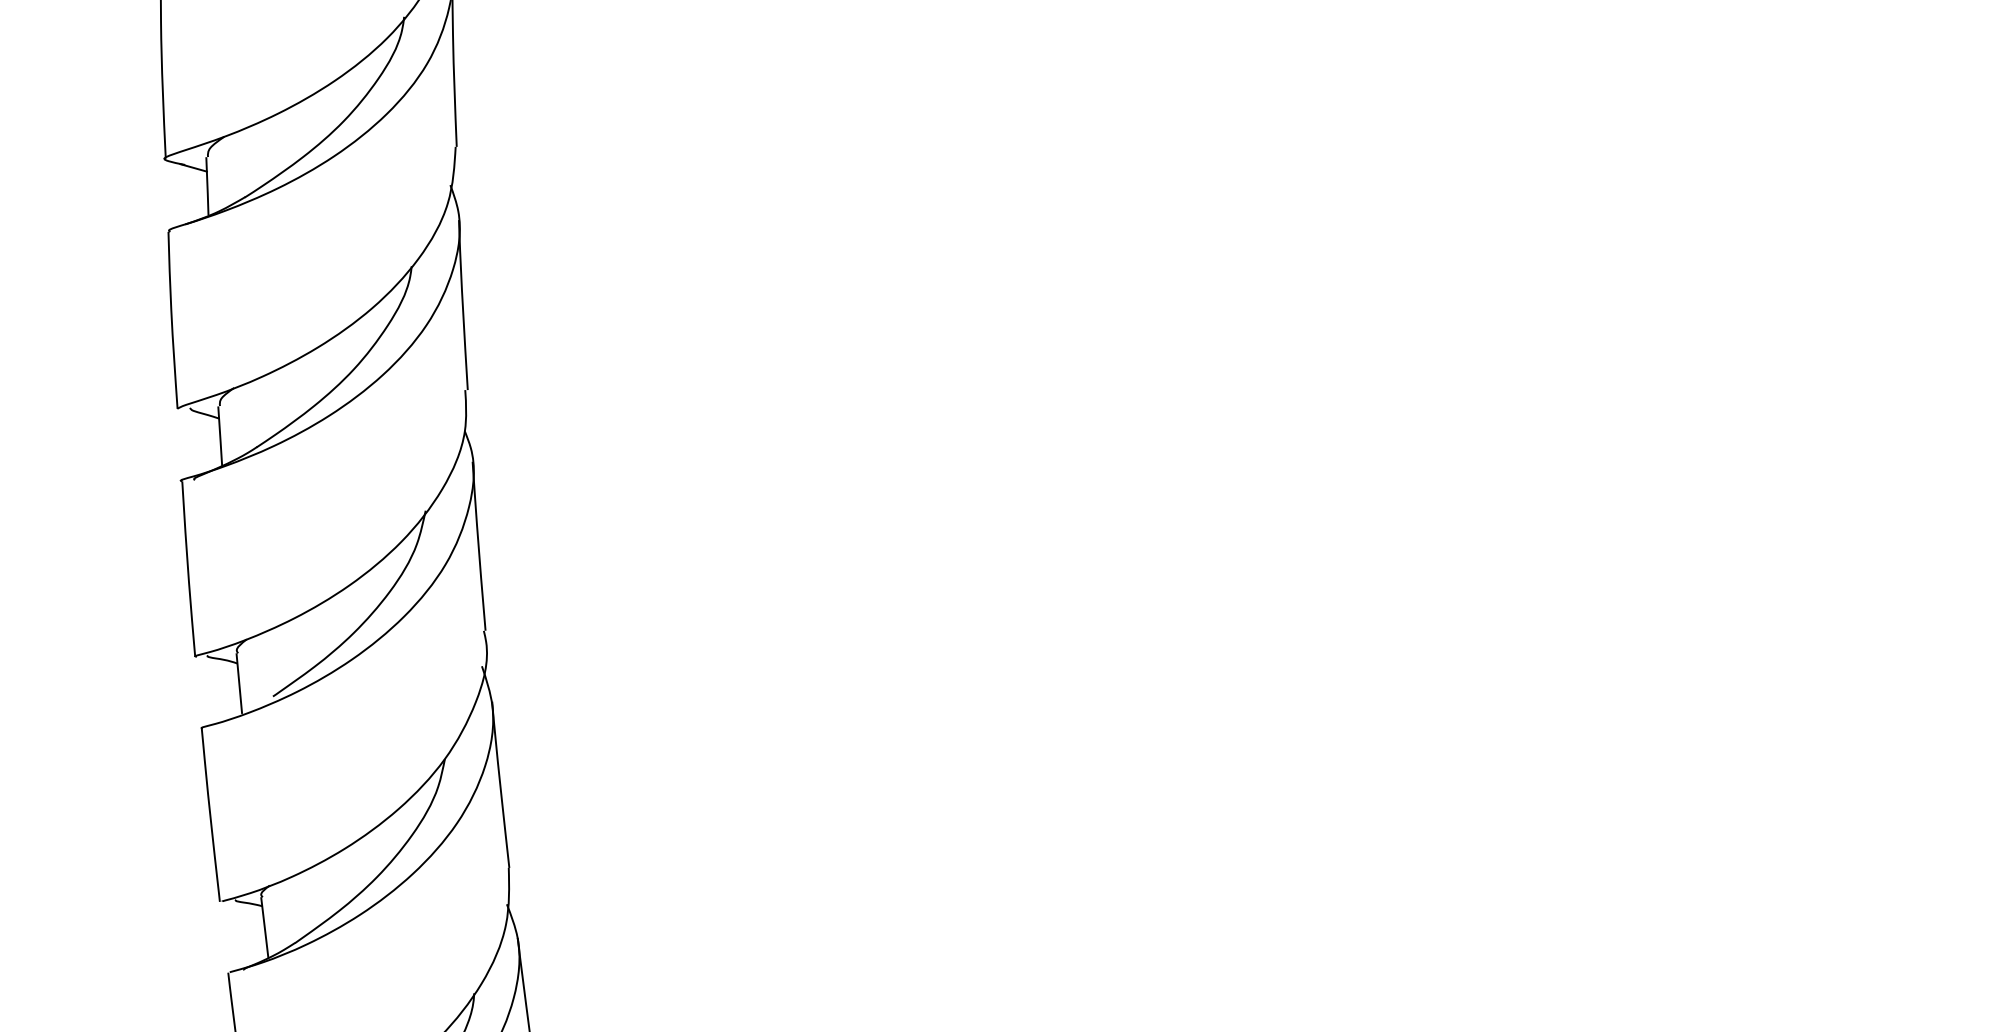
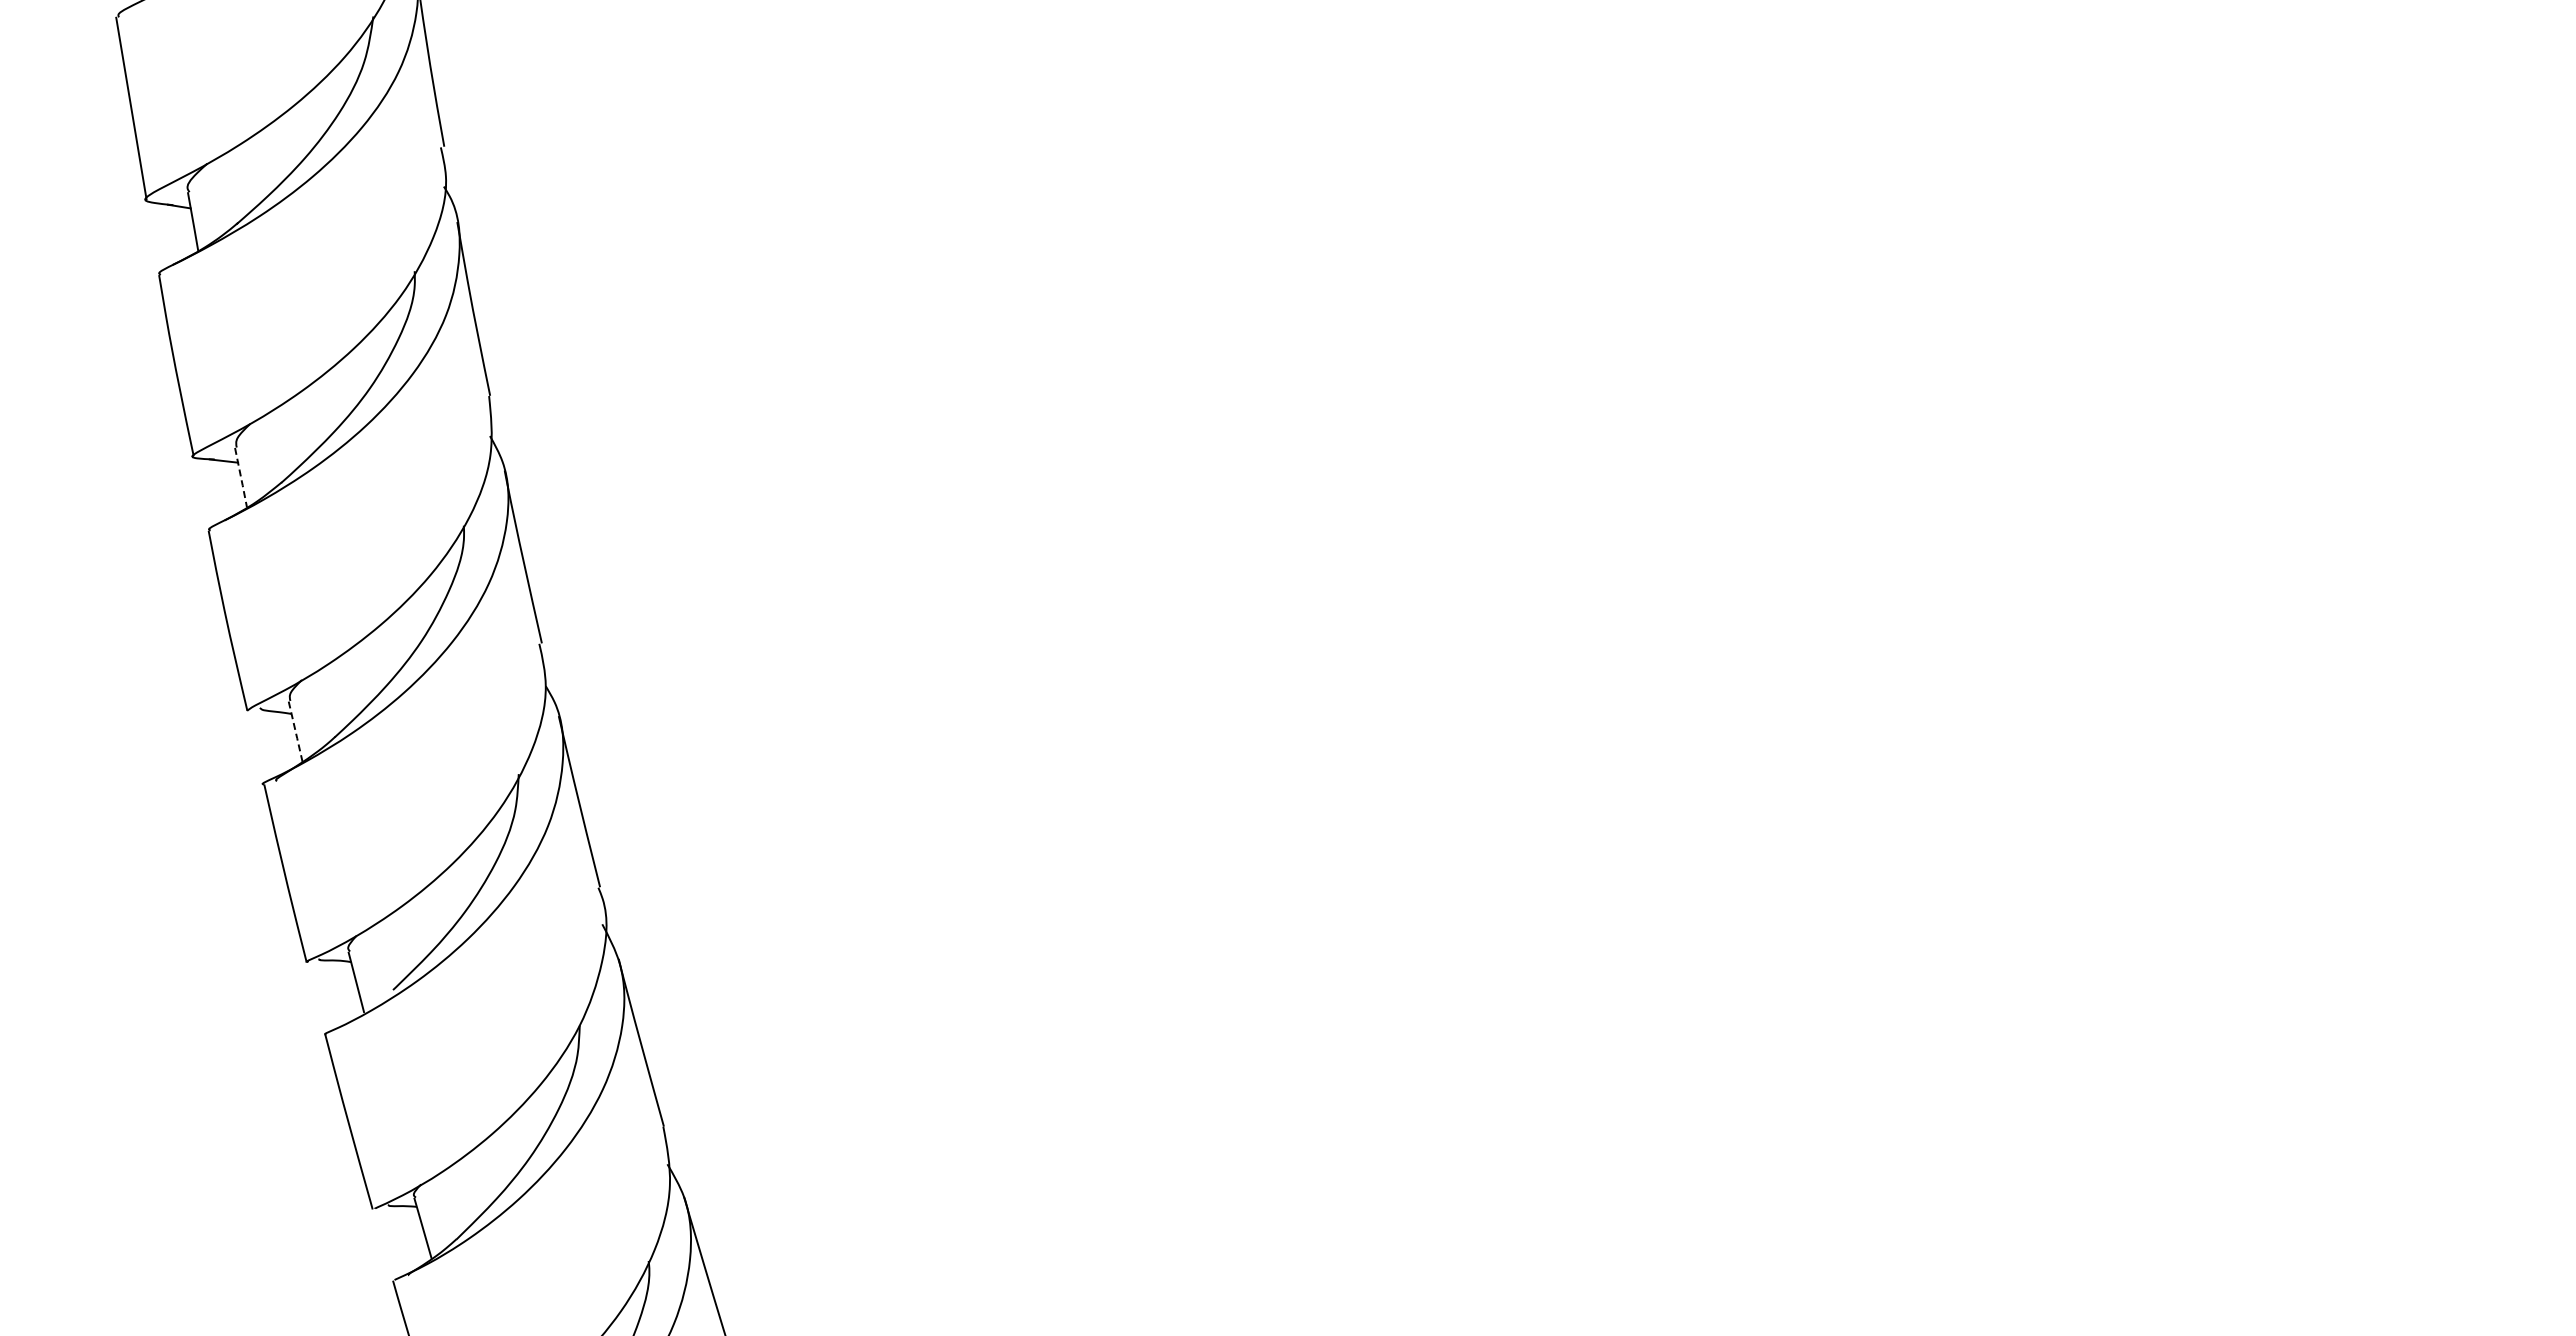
line: (207, 187) -> (241, 478), solid -> dashed
line: (219, 436) -> (295, 732), solid -> dashed

